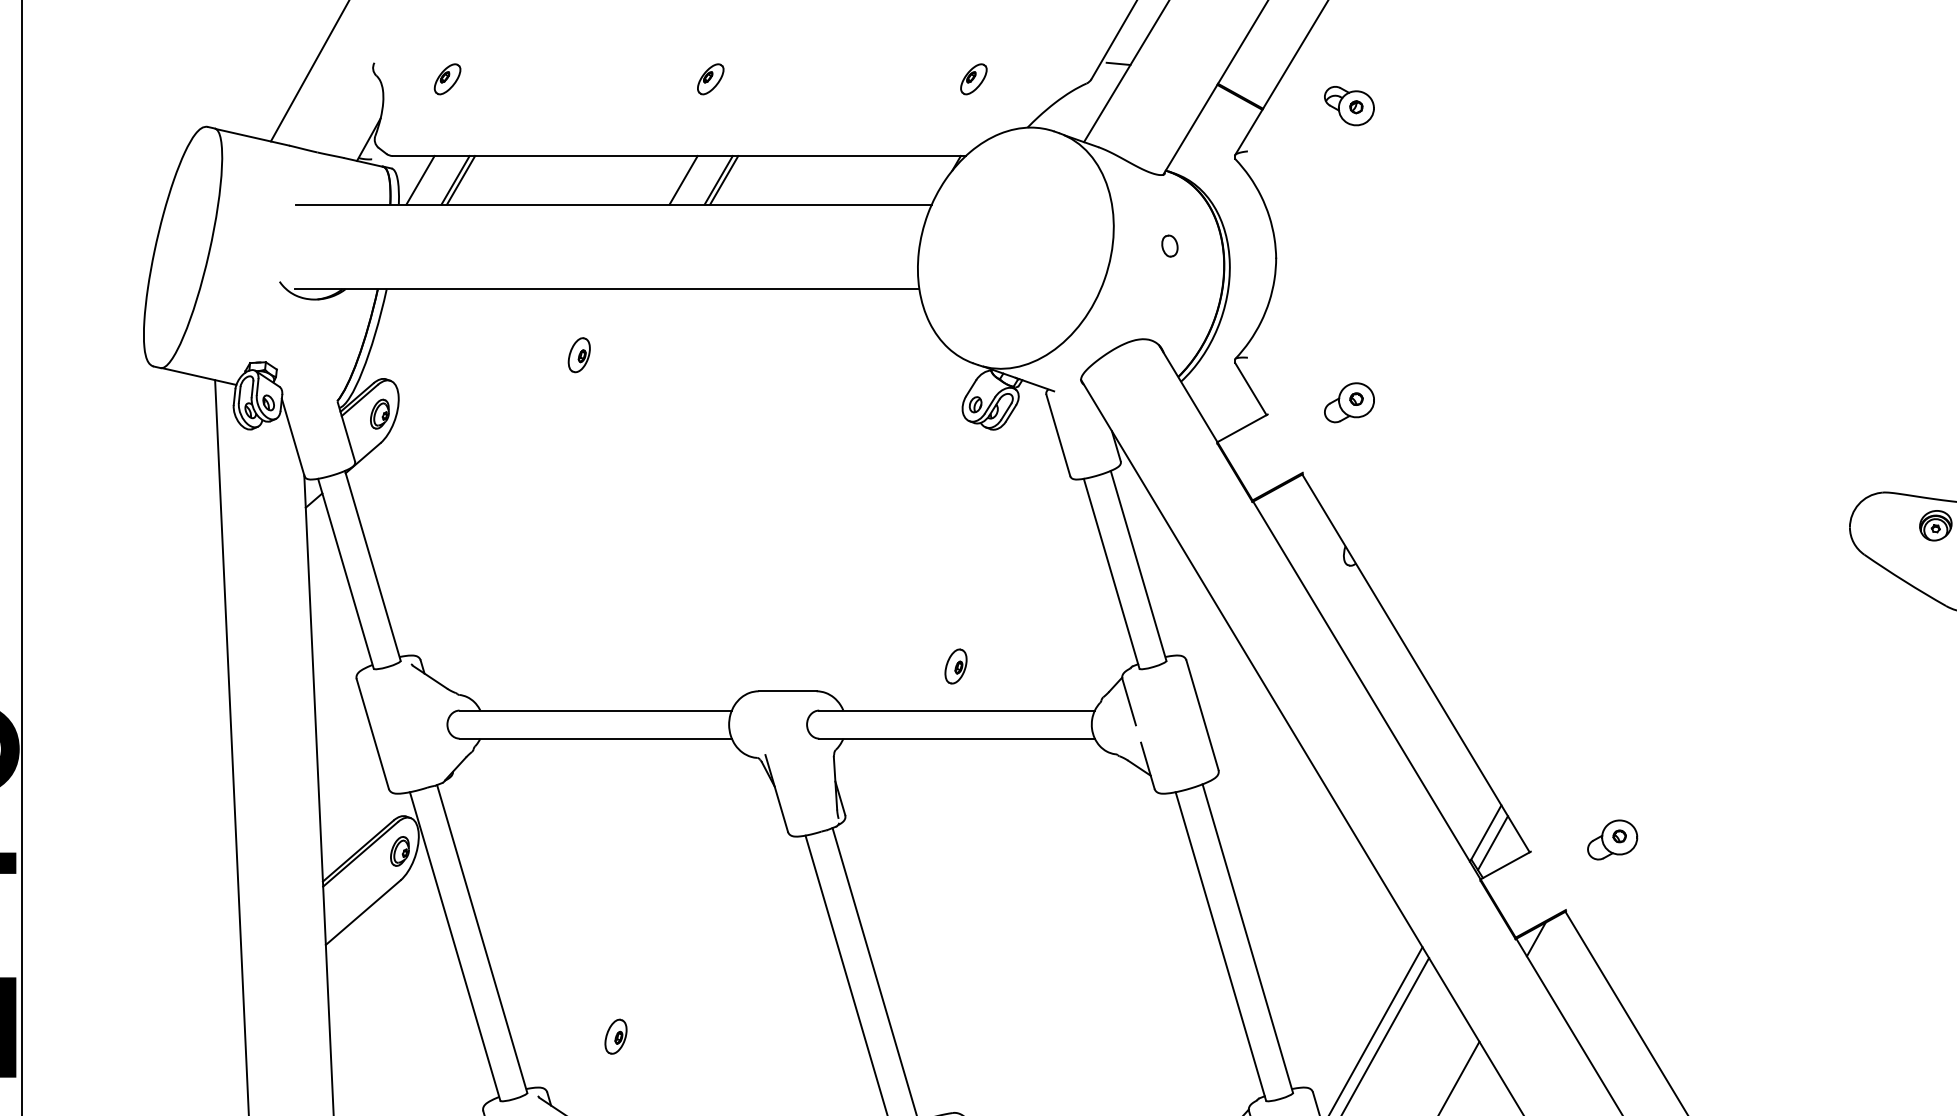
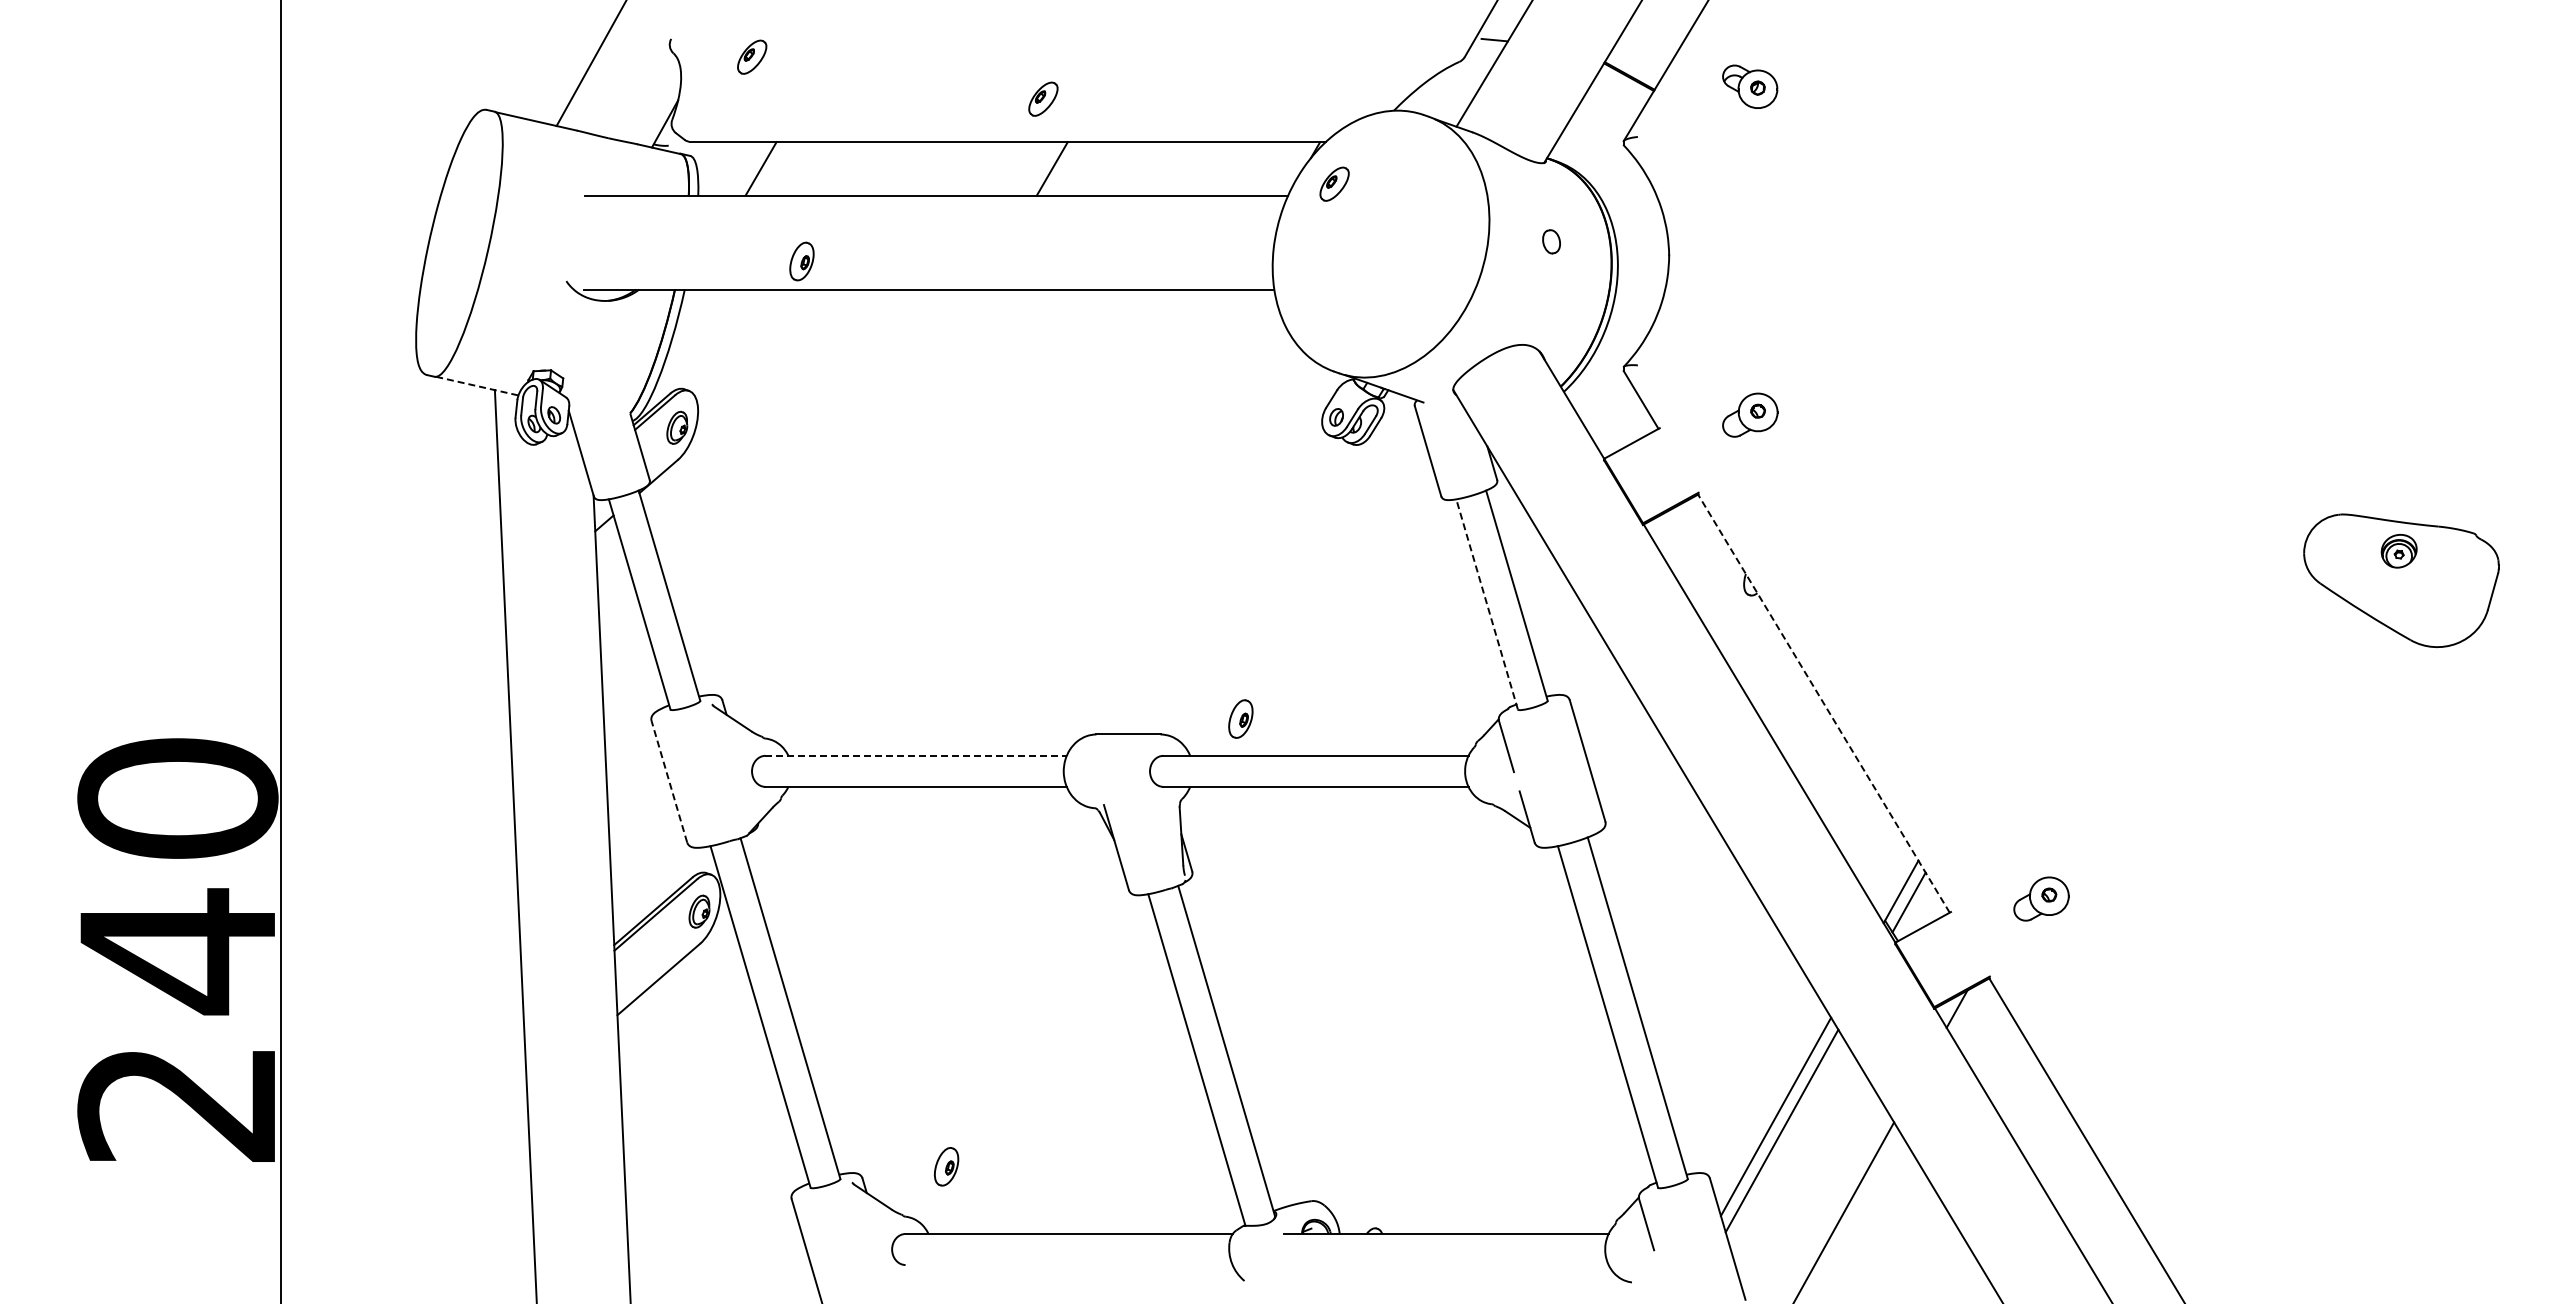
part: (710, 78) -> (1043, 98), moved
part: (973, 78) -> (1334, 183), moved
line: (419, 179) -> (721, 168), removed
line: (460, 179) -> (766, 168), removed
line: (682, 179) -> (1012, 168), removed
line: (723, 179) -> (1057, 168), removed
part: (578, 355) -> (801, 261), moved
line: (199, 376) -> (477, 386), solid -> dashed
line: (1112, 573) -> (1487, 604), solid -> dashed
line: (1415, 663) -> (1823, 703), solid -> dashed
part: (955, 666) -> (1240, 718), moved
line: (596, 710) -> (916, 755), solid -> dashed
line: (372, 733) -> (669, 781), solid -> dashed
part: (615, 1036) -> (946, 1166), moved

